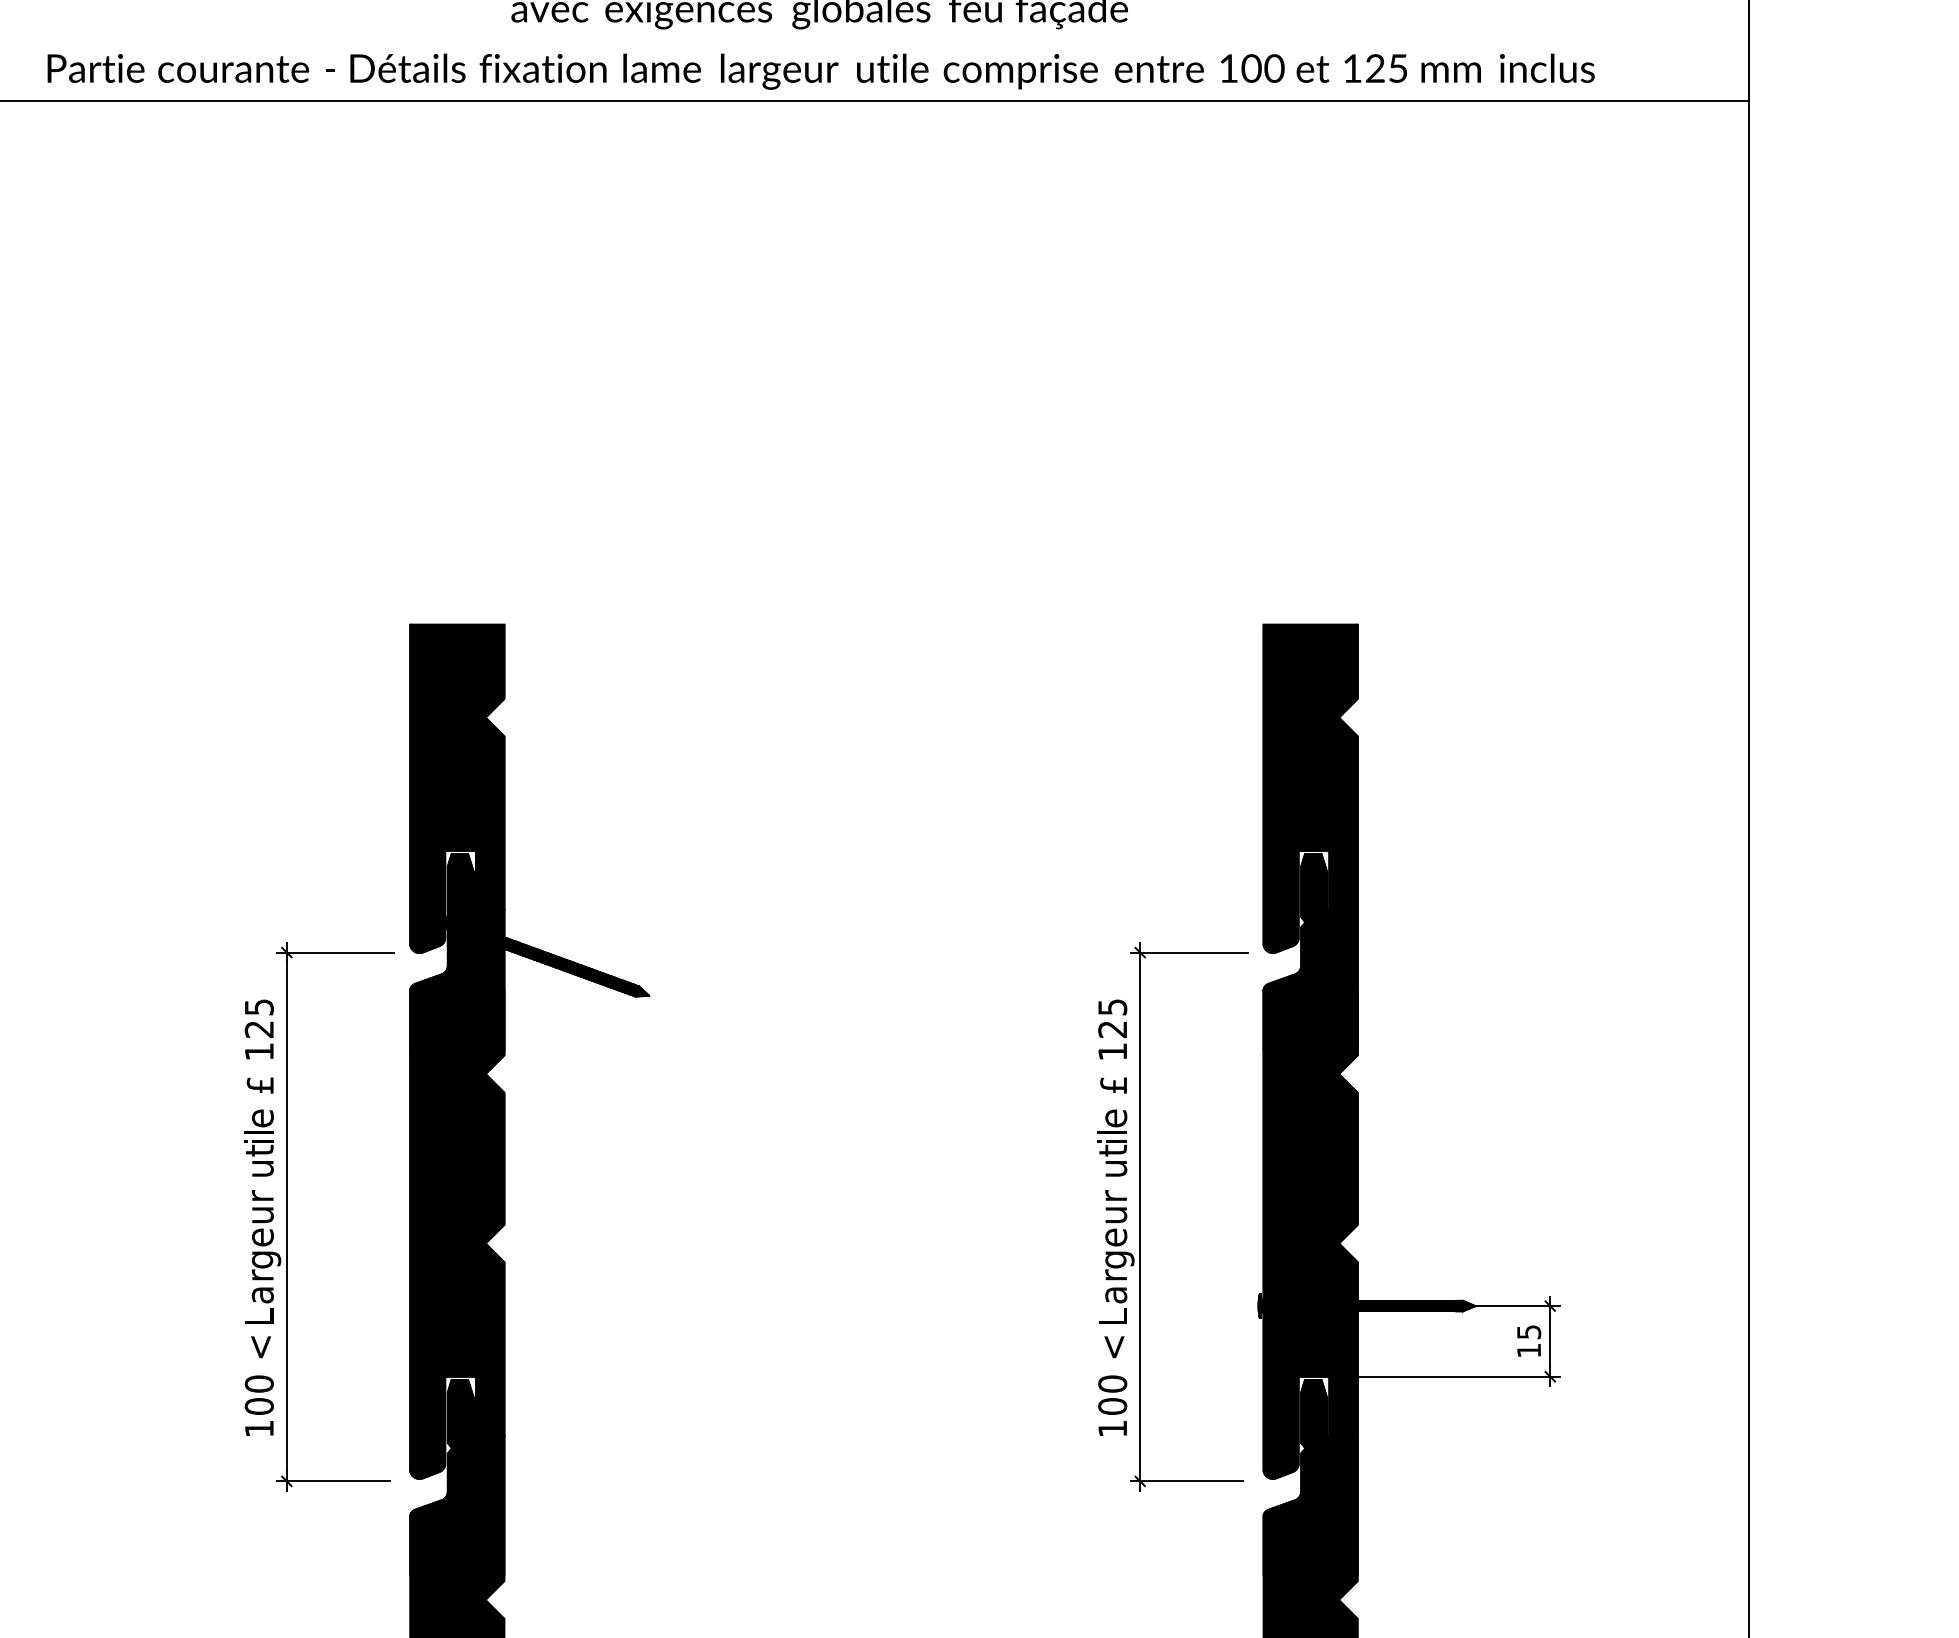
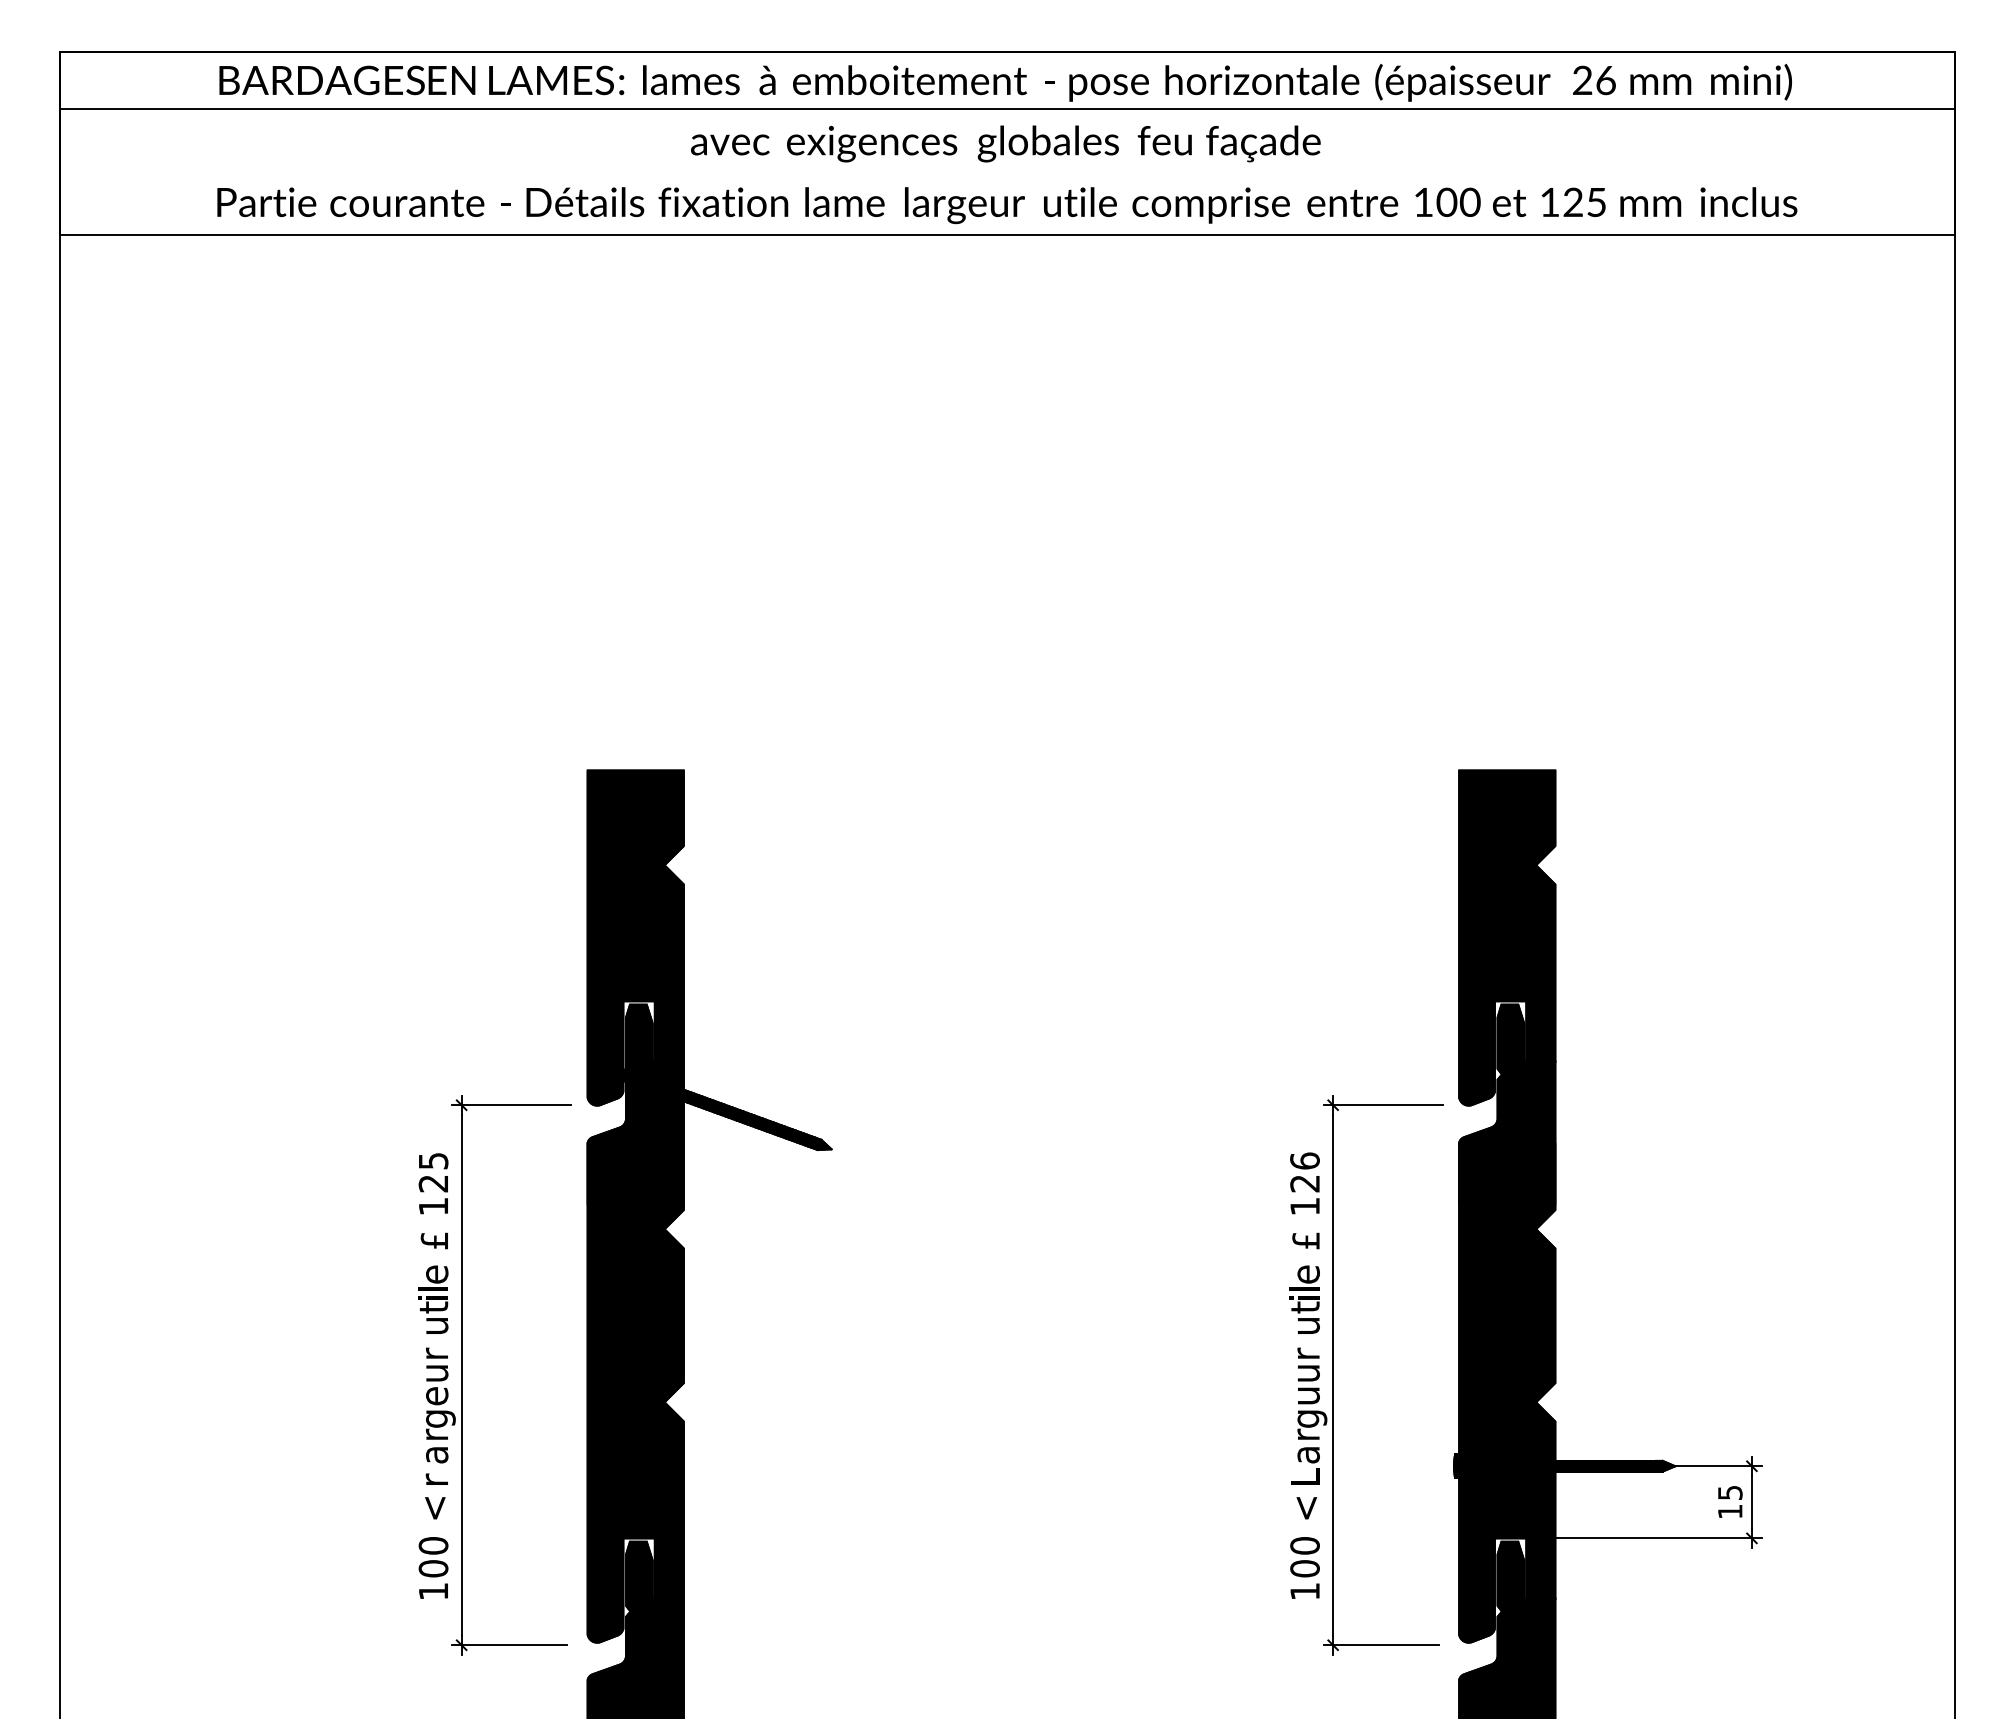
text: (1112, 1006) -> (1304, 1160), 5 -> 6
text: (1116, 1237) -> (1308, 1396), e -> u
text: (259, 1316) -> (433, 1476), L -> r

